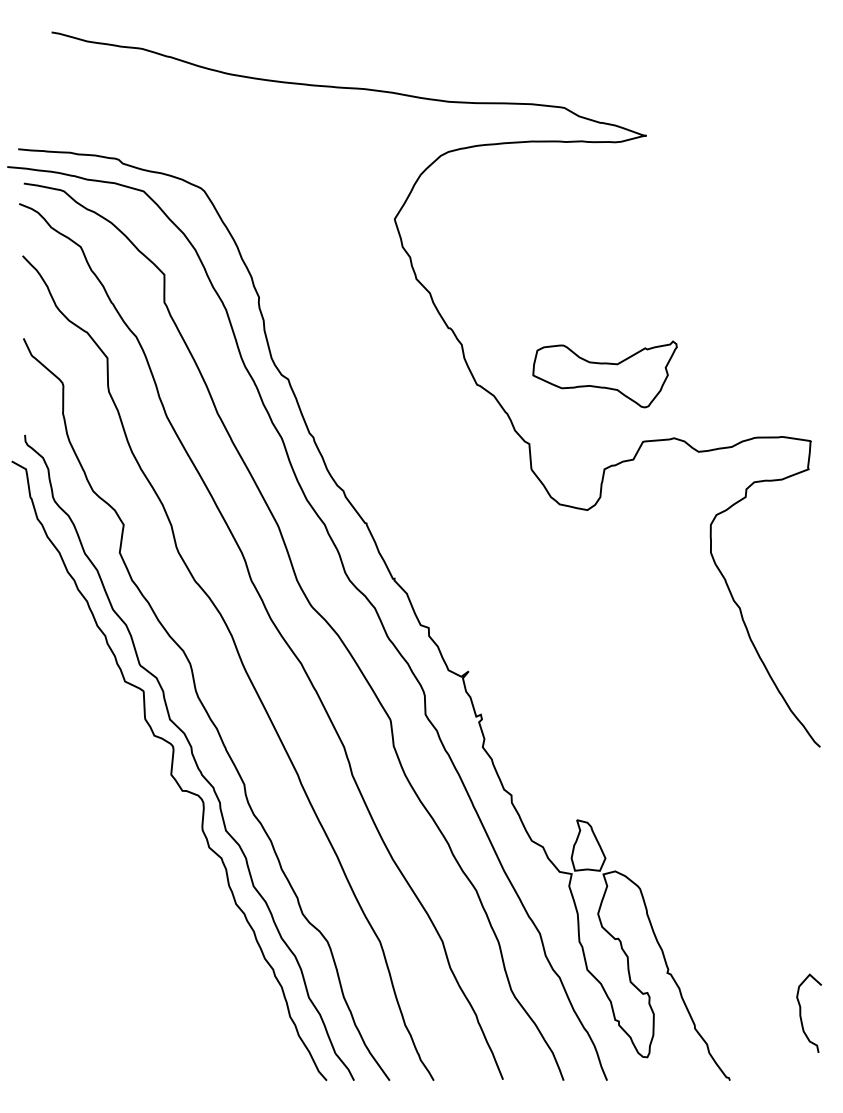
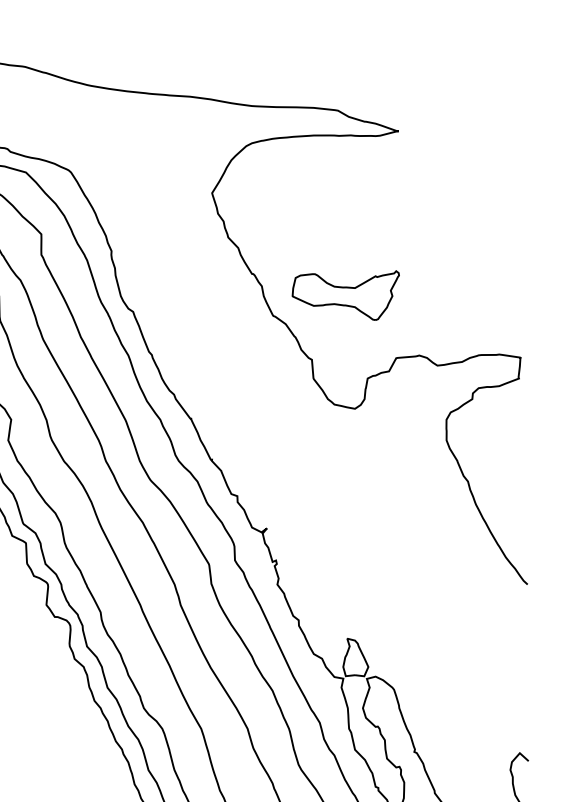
part: (604, 374) -> (345, 295), moved

